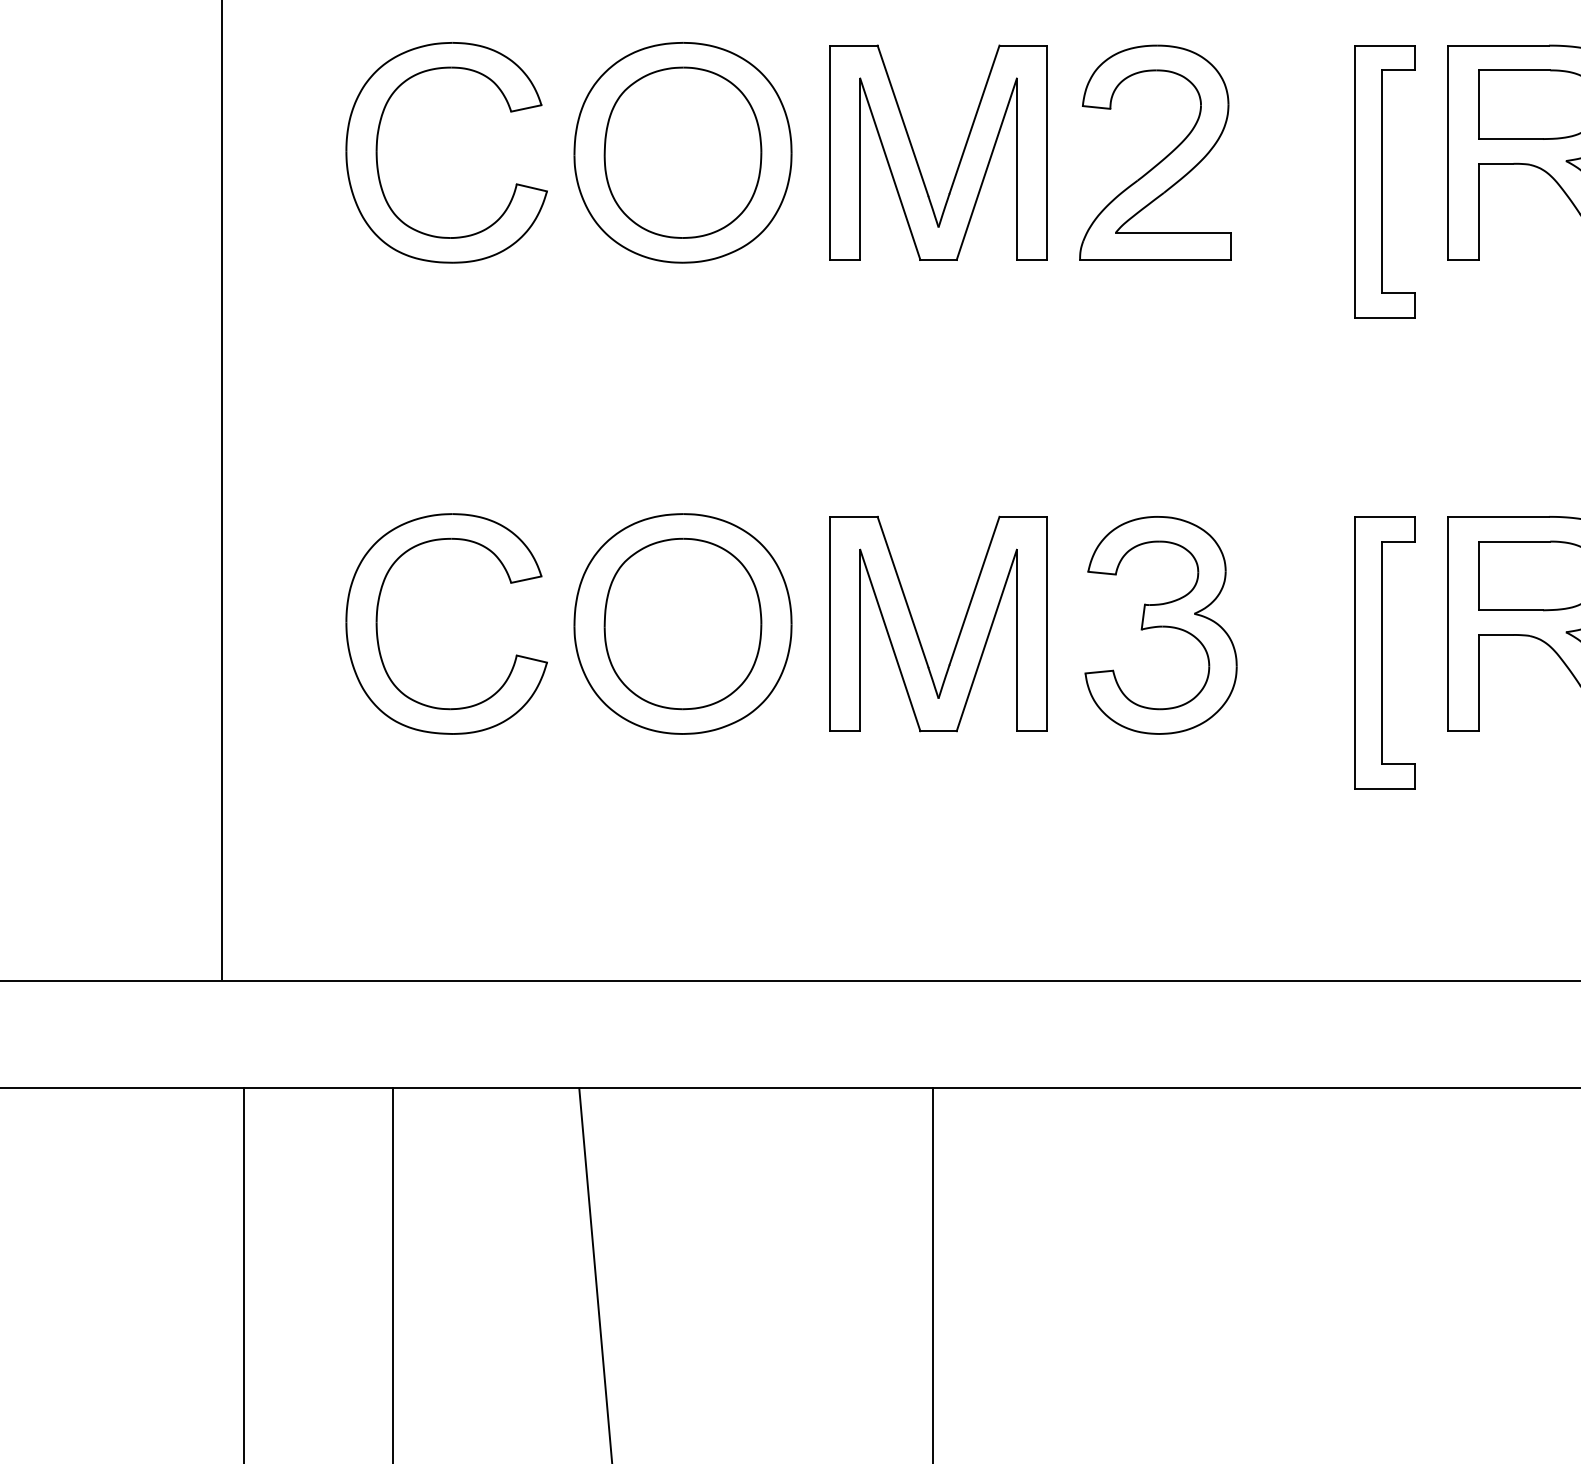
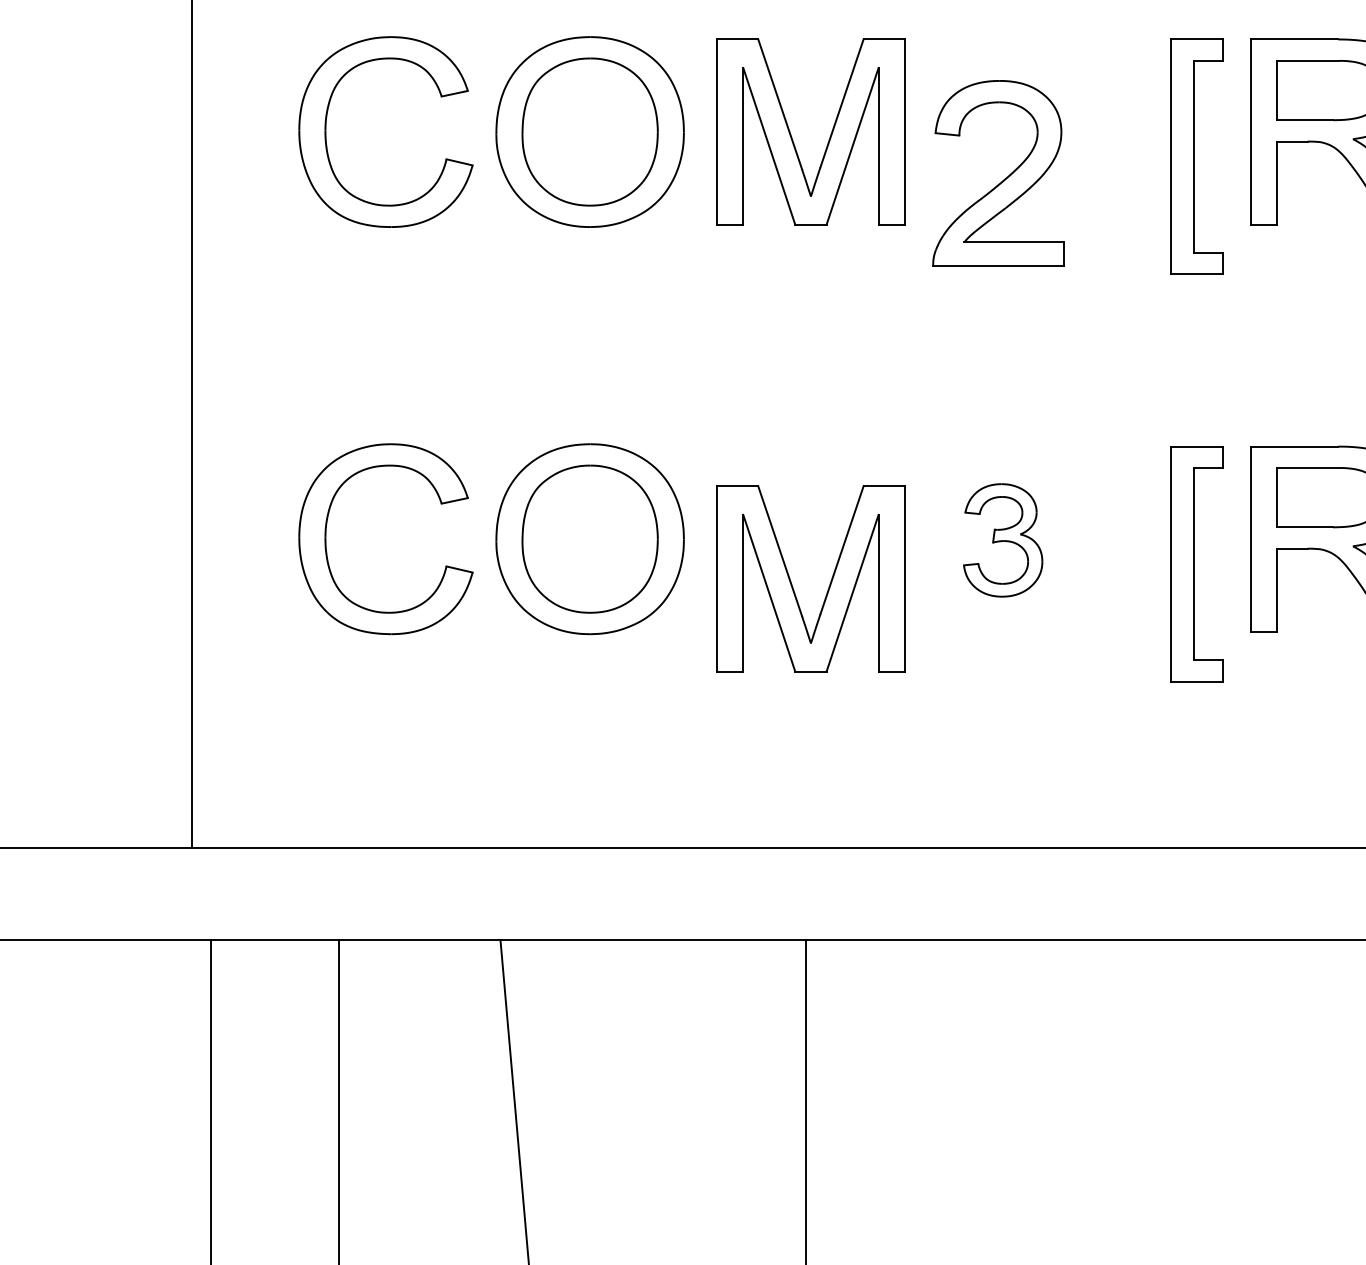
part: (1160, 160) -> (1002, 180), moved
part: (1160, 625) -> (1002, 540), size x0.6
part: (917, 631) -> (792, 585), moved

